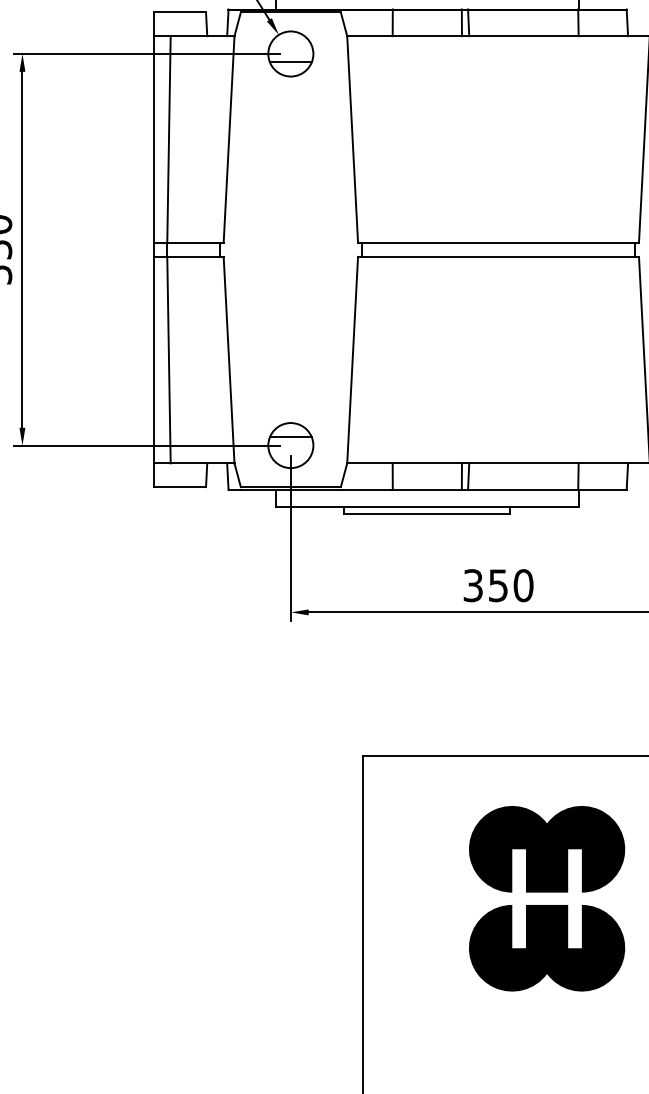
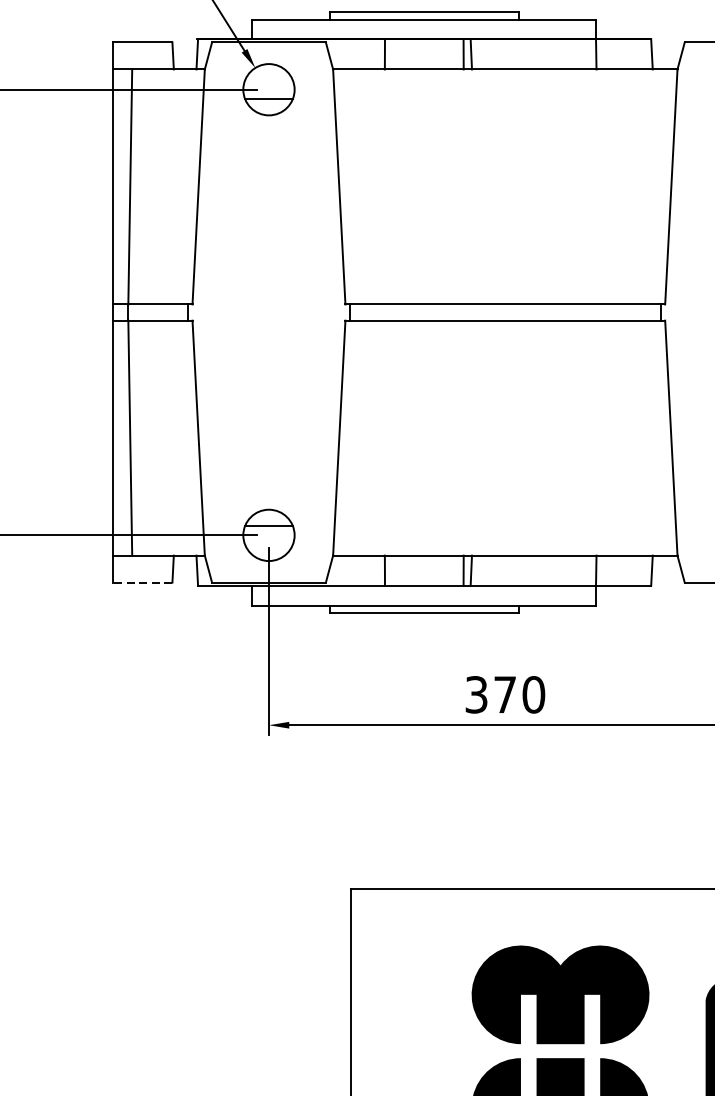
line: (179, 487) -> (142, 583), solid -> dashed
text: (498, 585) -> (505, 694), 350 -> 370

